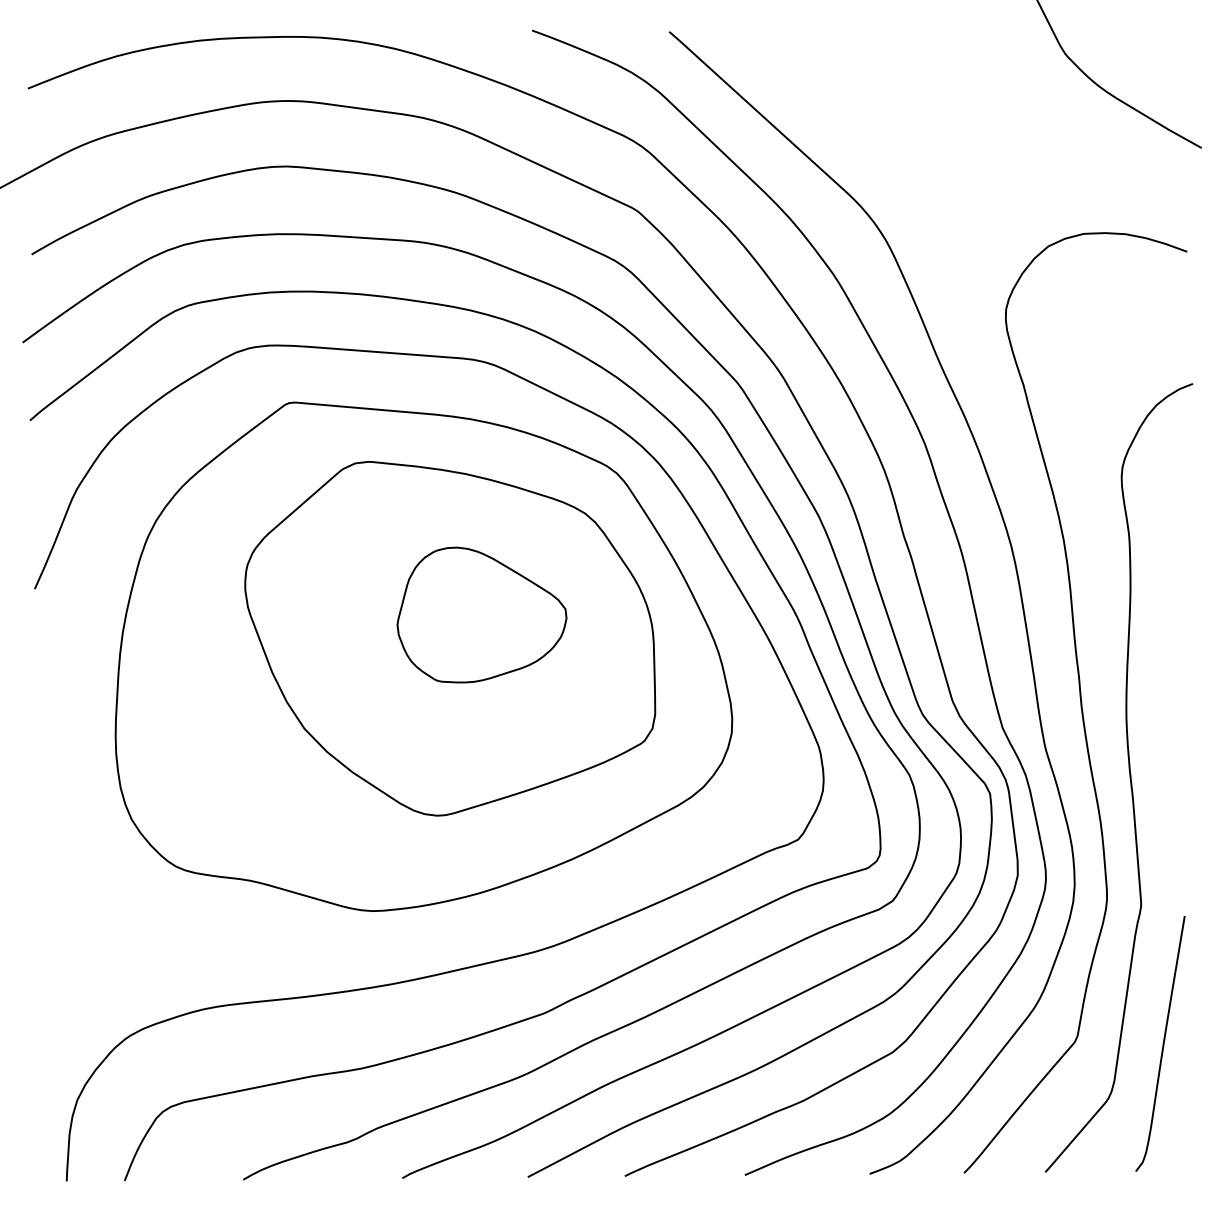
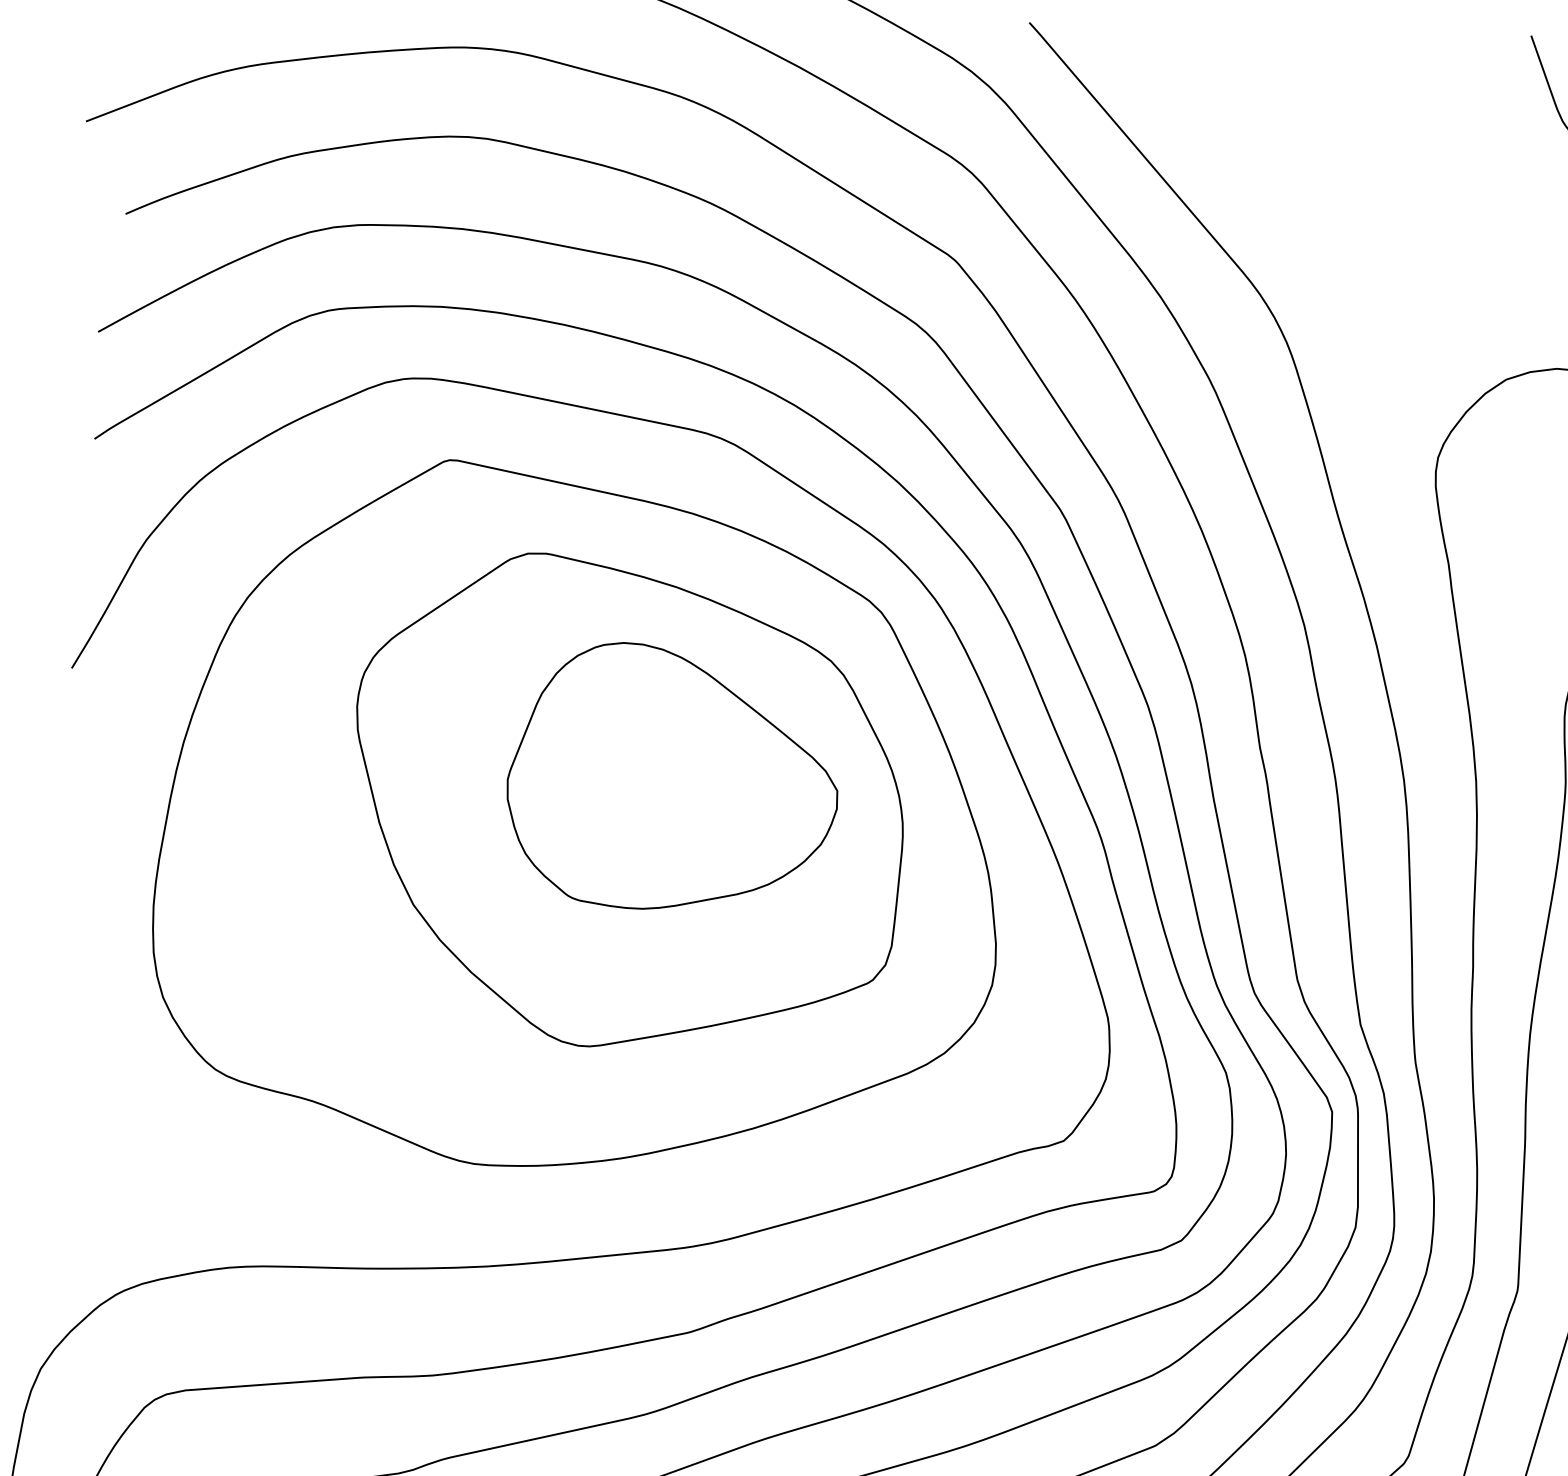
part: (481, 614) -> (673, 780), size x1.43

